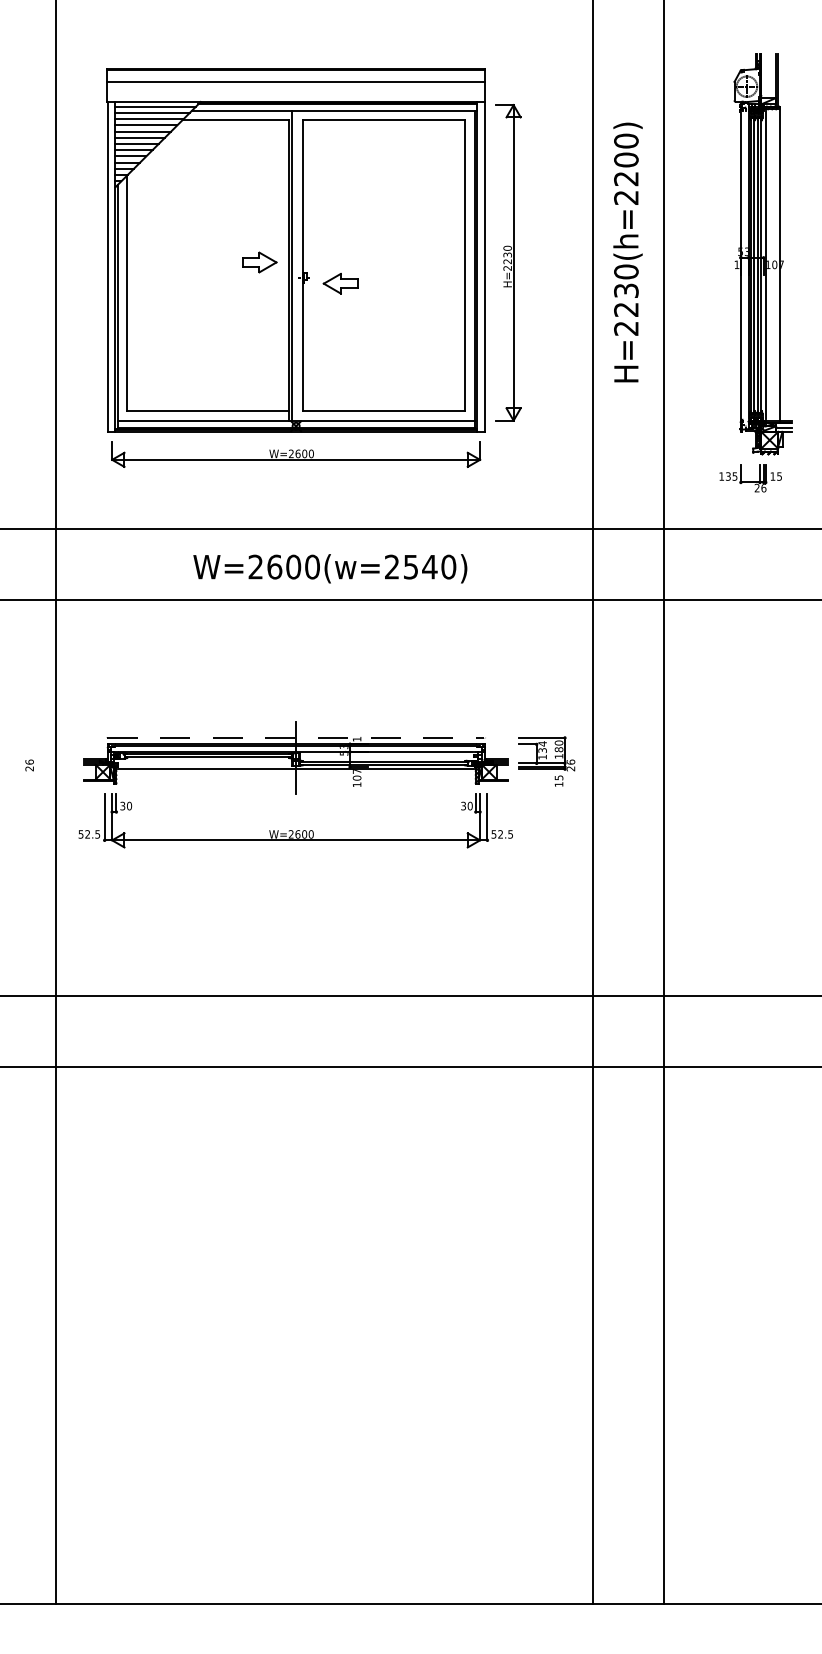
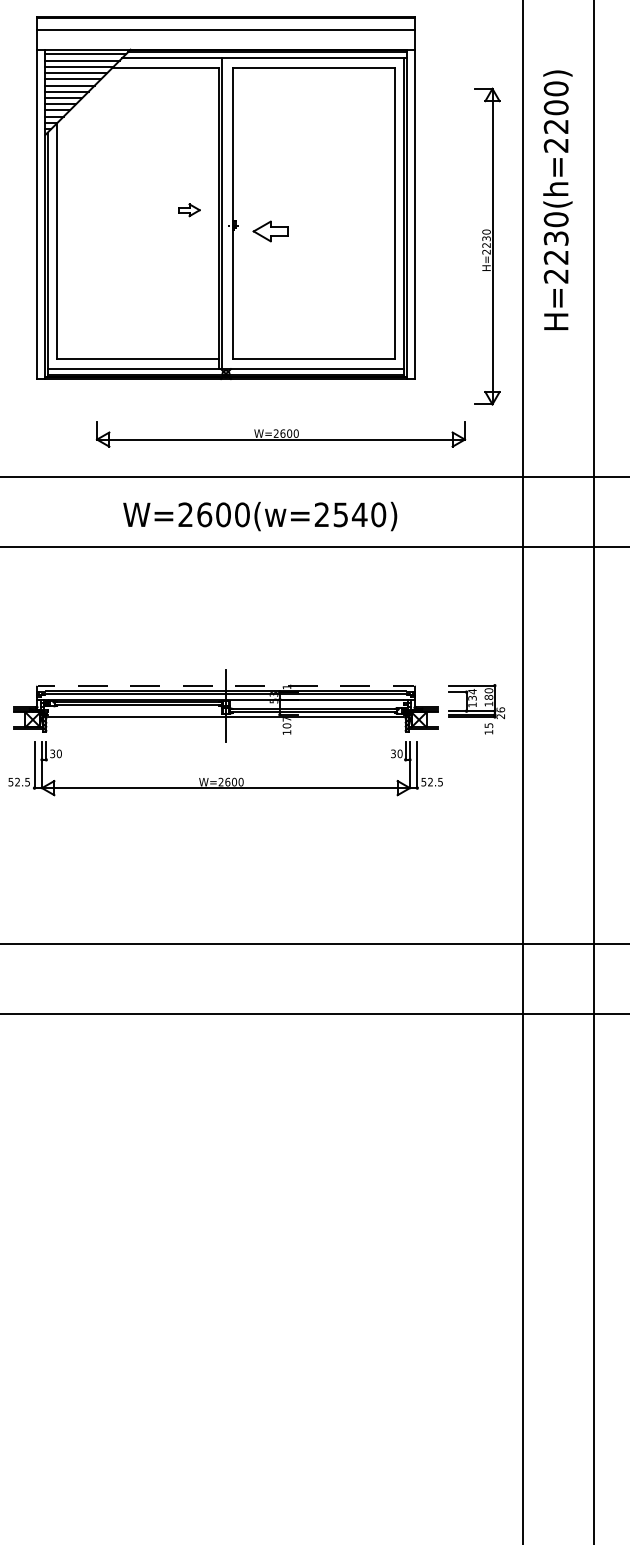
part: (259, 262) -> (189, 210), size x0.6
part: (508, 262) -> (487, 246), moved
part: (296, 454) -> (281, 434), moved

